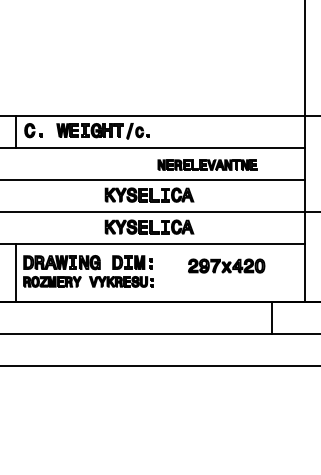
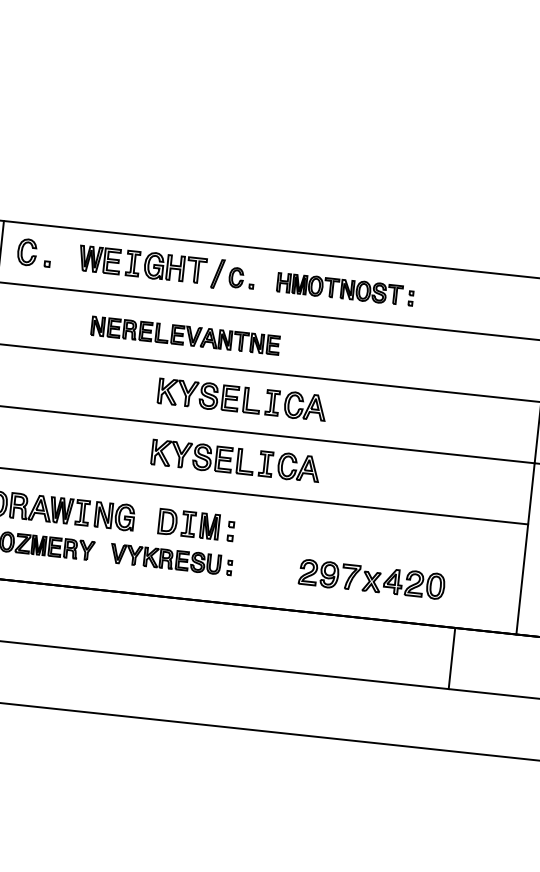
part: (196, 132) -> (344, 289), added
part: (207, 164) -> (185, 334), moved
part: (226, 265) -> (371, 578), moved

